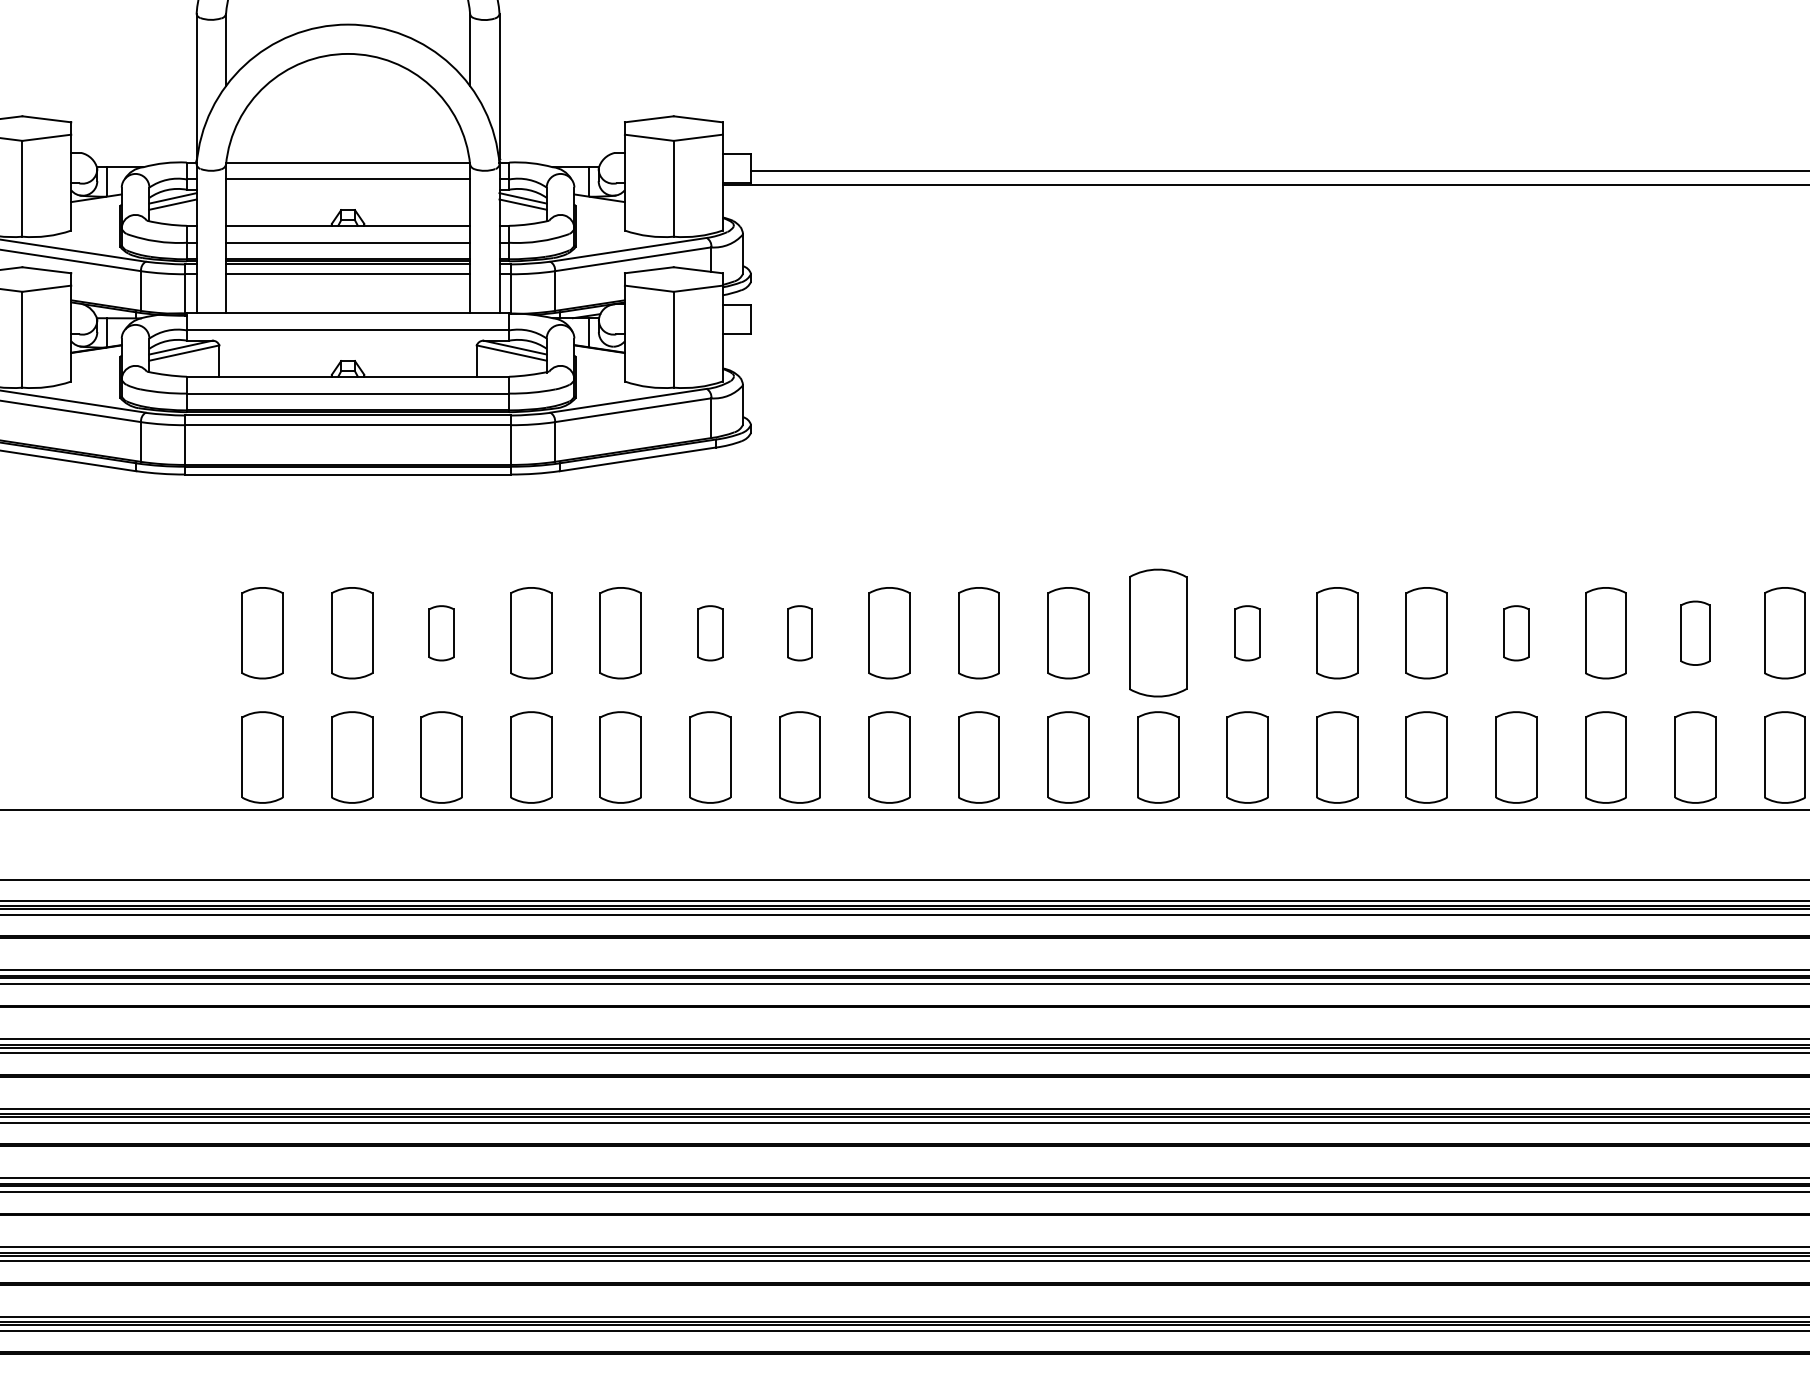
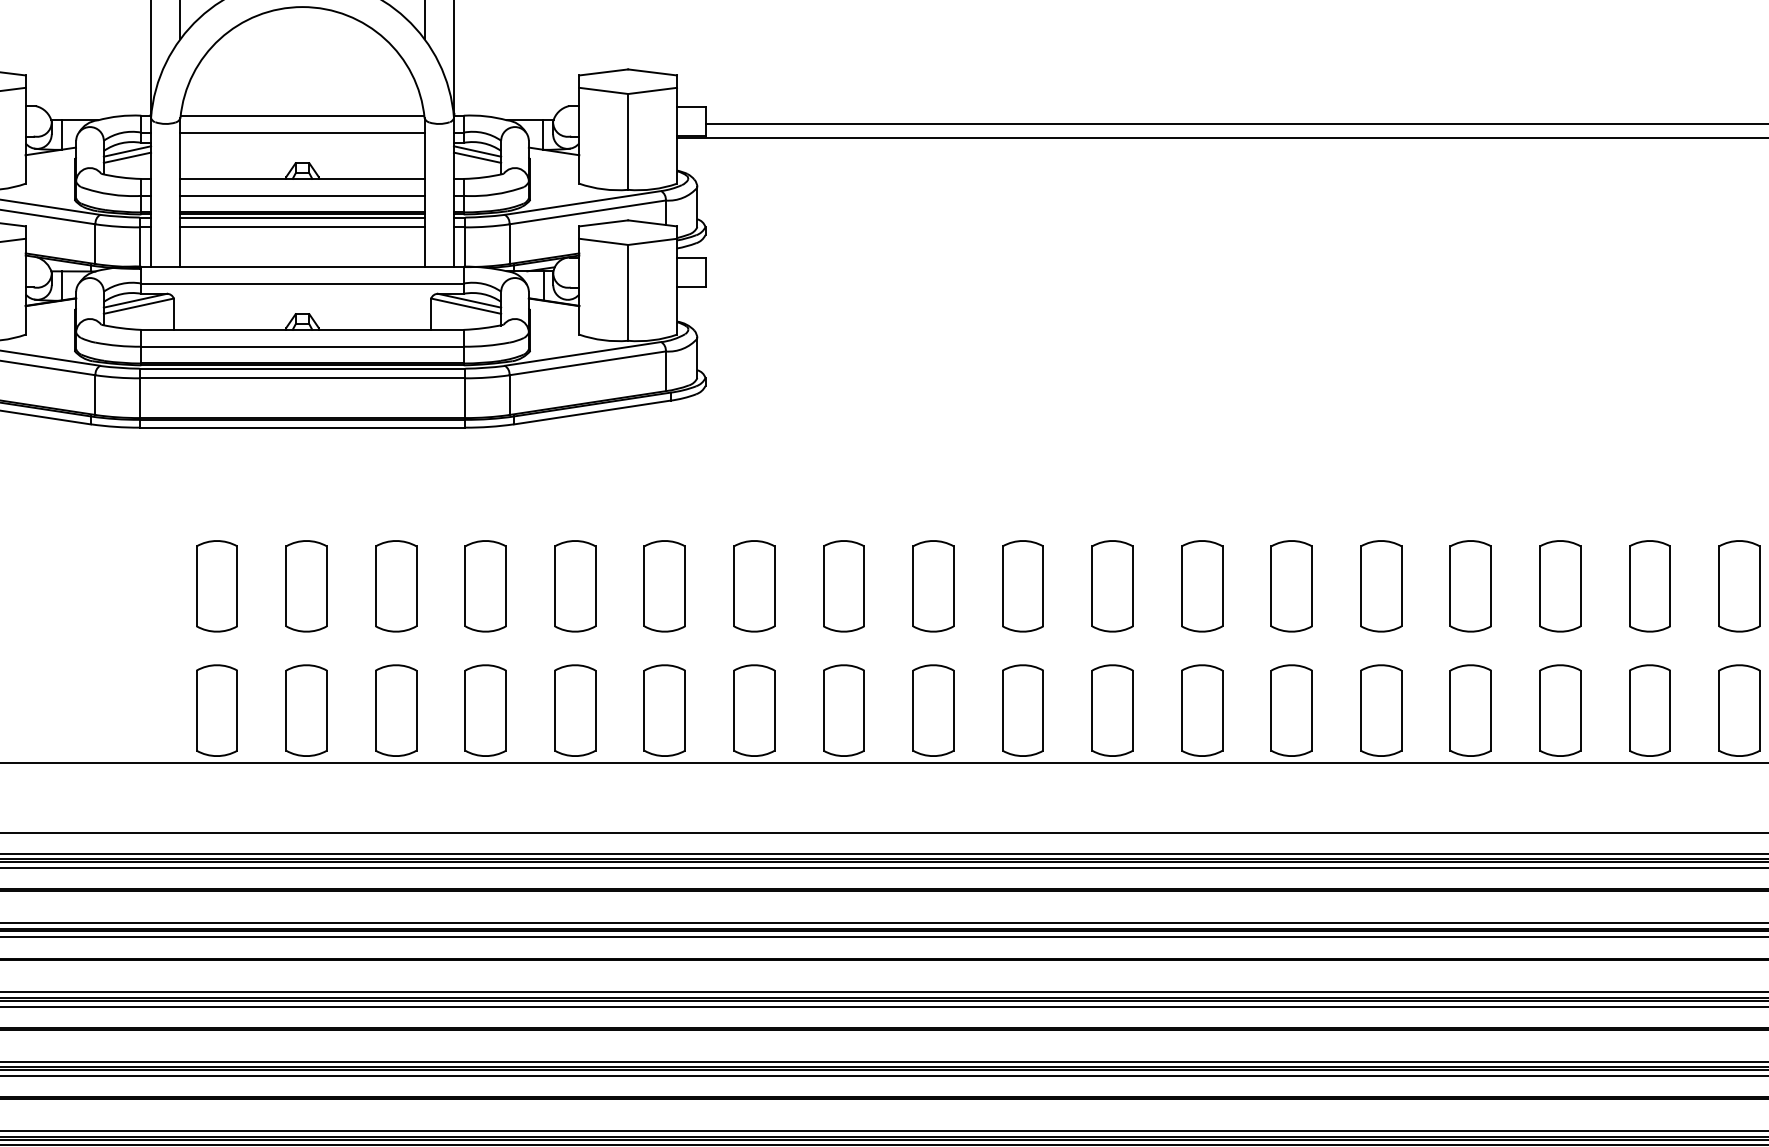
part: (441, 633) -> (395, 586), size x1.67
part: (710, 633) -> (664, 586), size x1.67
part: (799, 633) -> (753, 586), size x1.67
part: (1158, 633) -> (1112, 586), size x0.71
part: (1247, 633) -> (1201, 586), size x1.67
part: (1516, 633) -> (1470, 586), size x1.67
part: (1695, 633) -> (1649, 586), size x1.43

